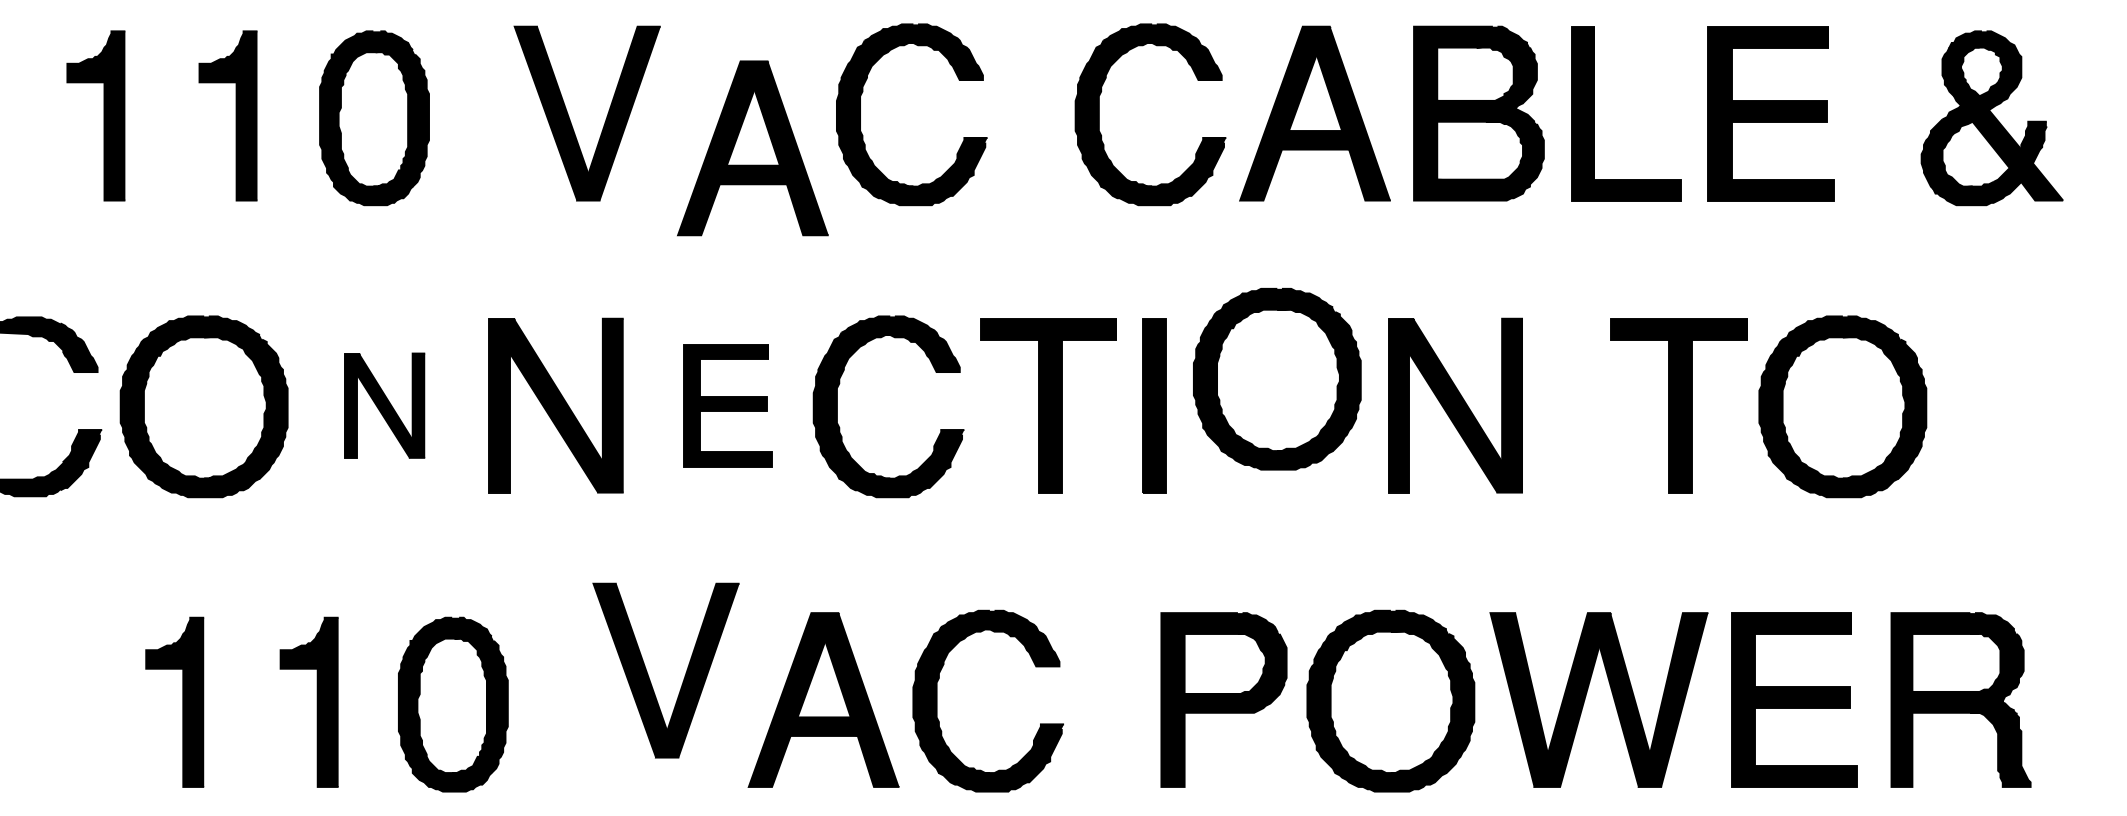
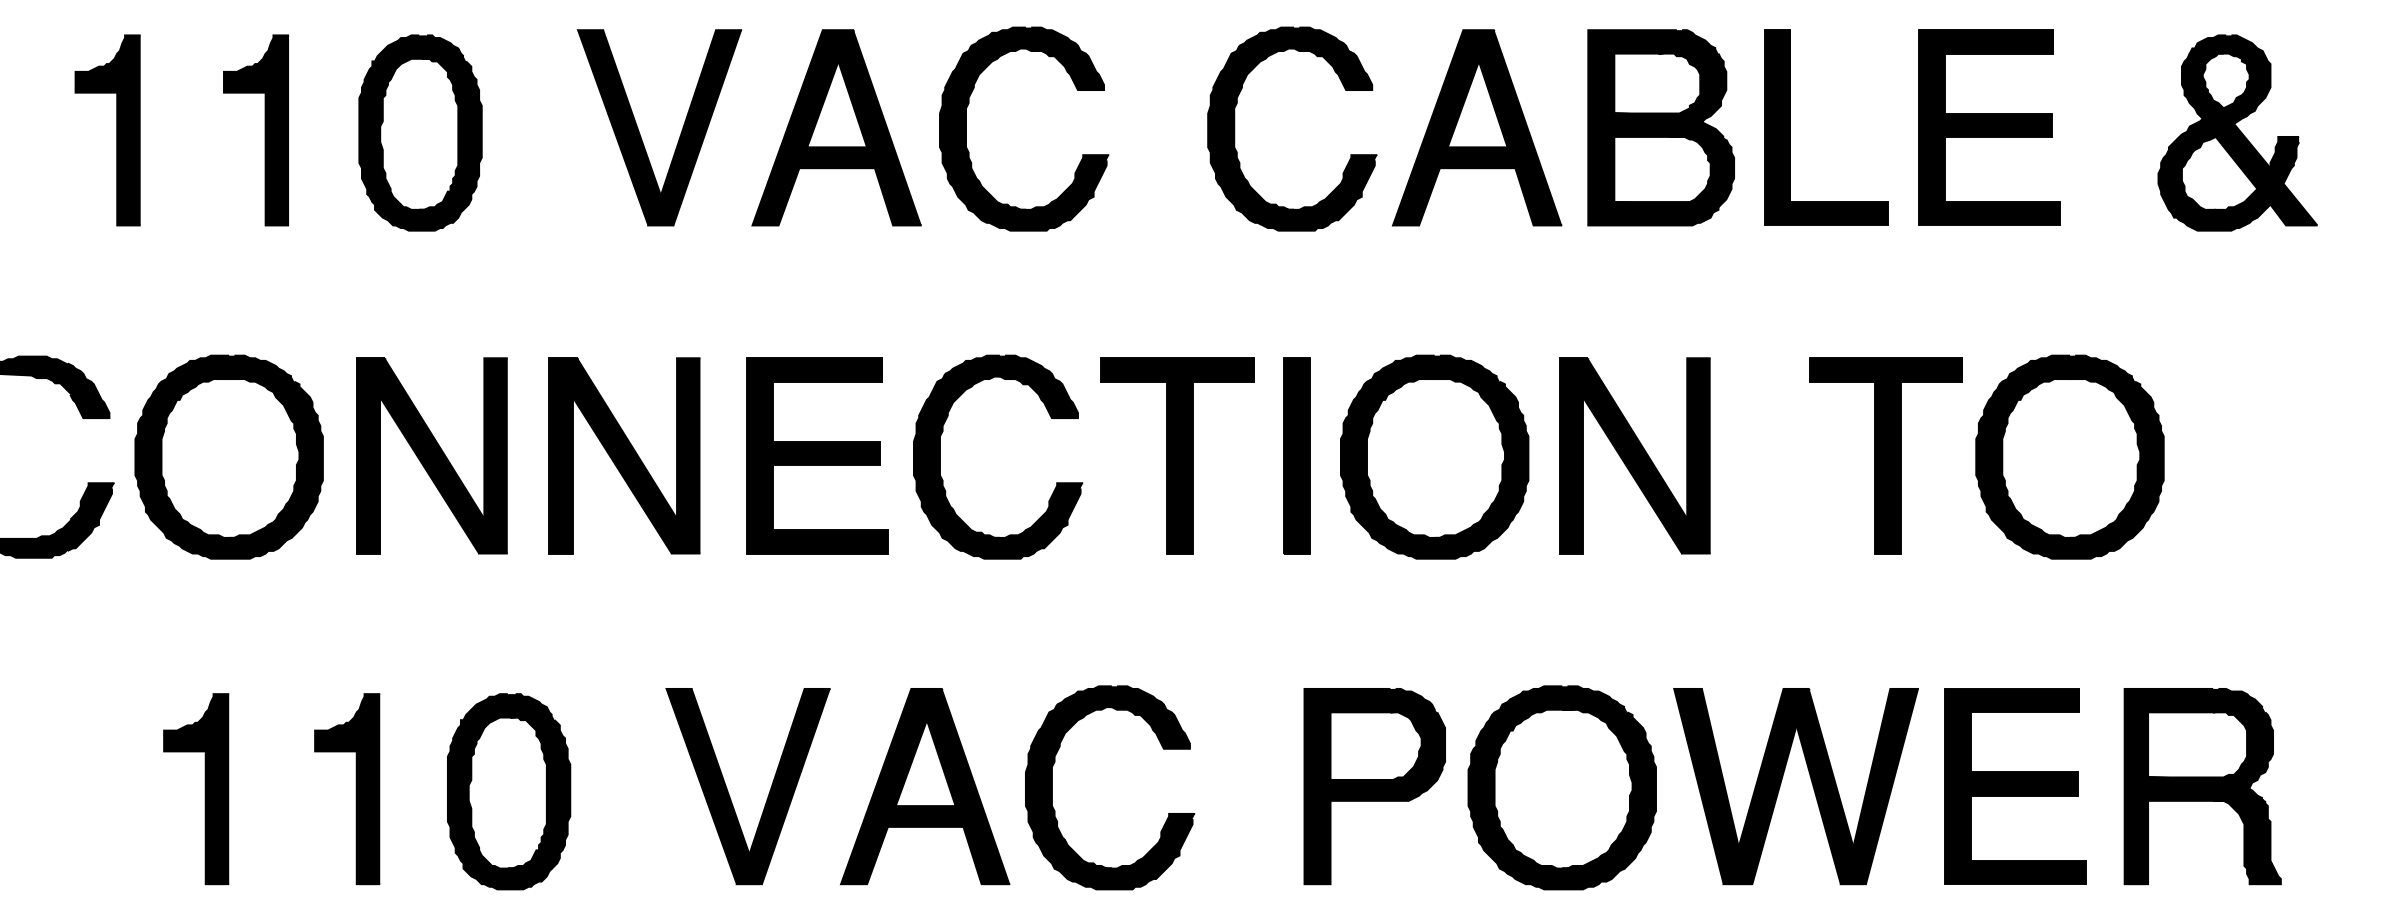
part: (752, 148) -> (836, 127), moved
part: (1277, 378) -> (1434, 456), moved
part: (384, 405) -> (431, 455), size x1.67
part: (727, 405) -> (817, 455), size x1.43
part: (649, 676) -> (729, 793), moved

